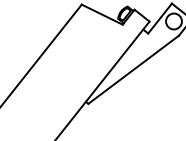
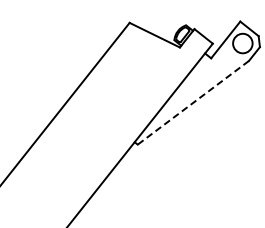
line: (133, 69) -> (193, 102), solid -> dashed

